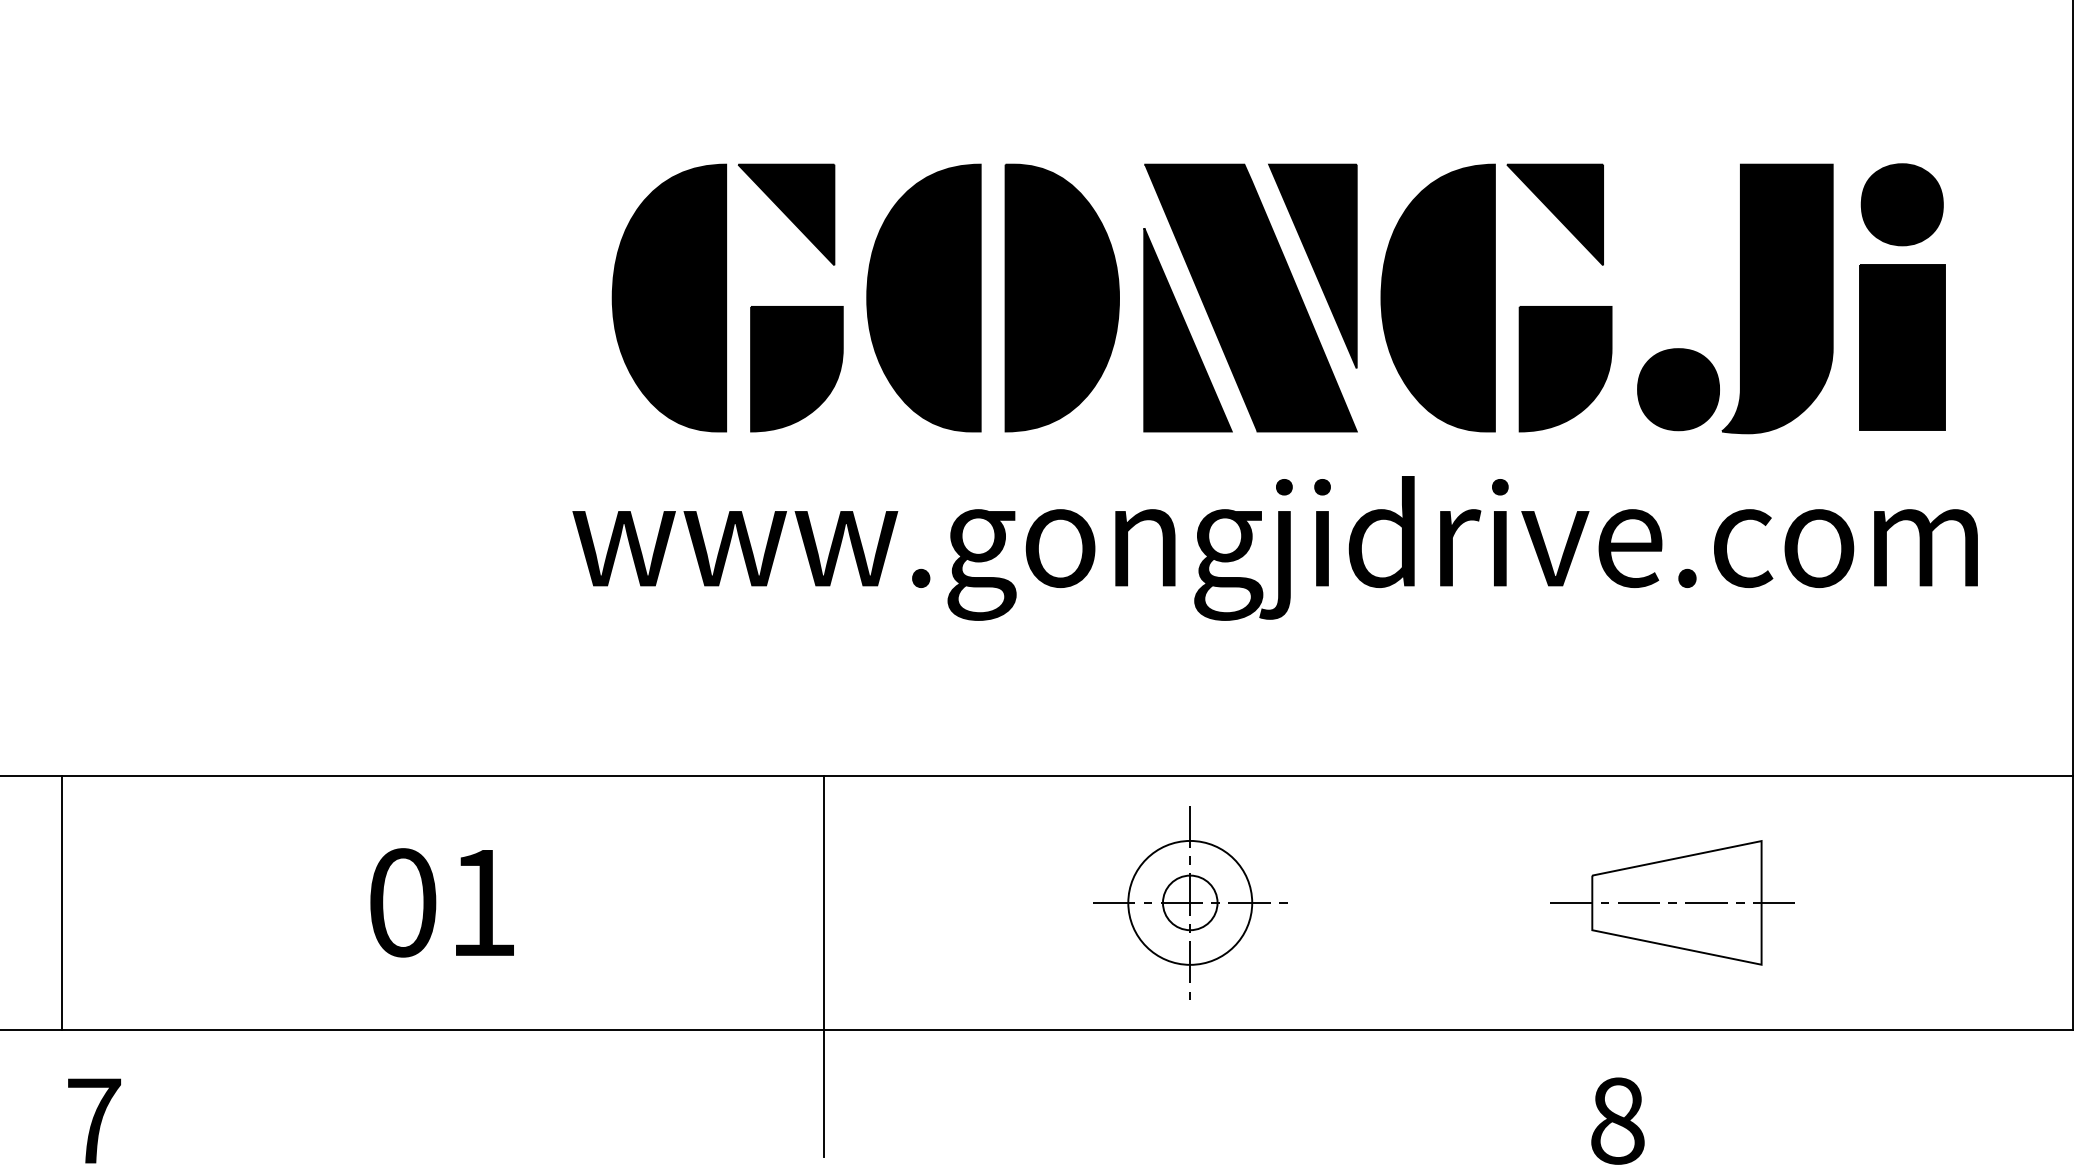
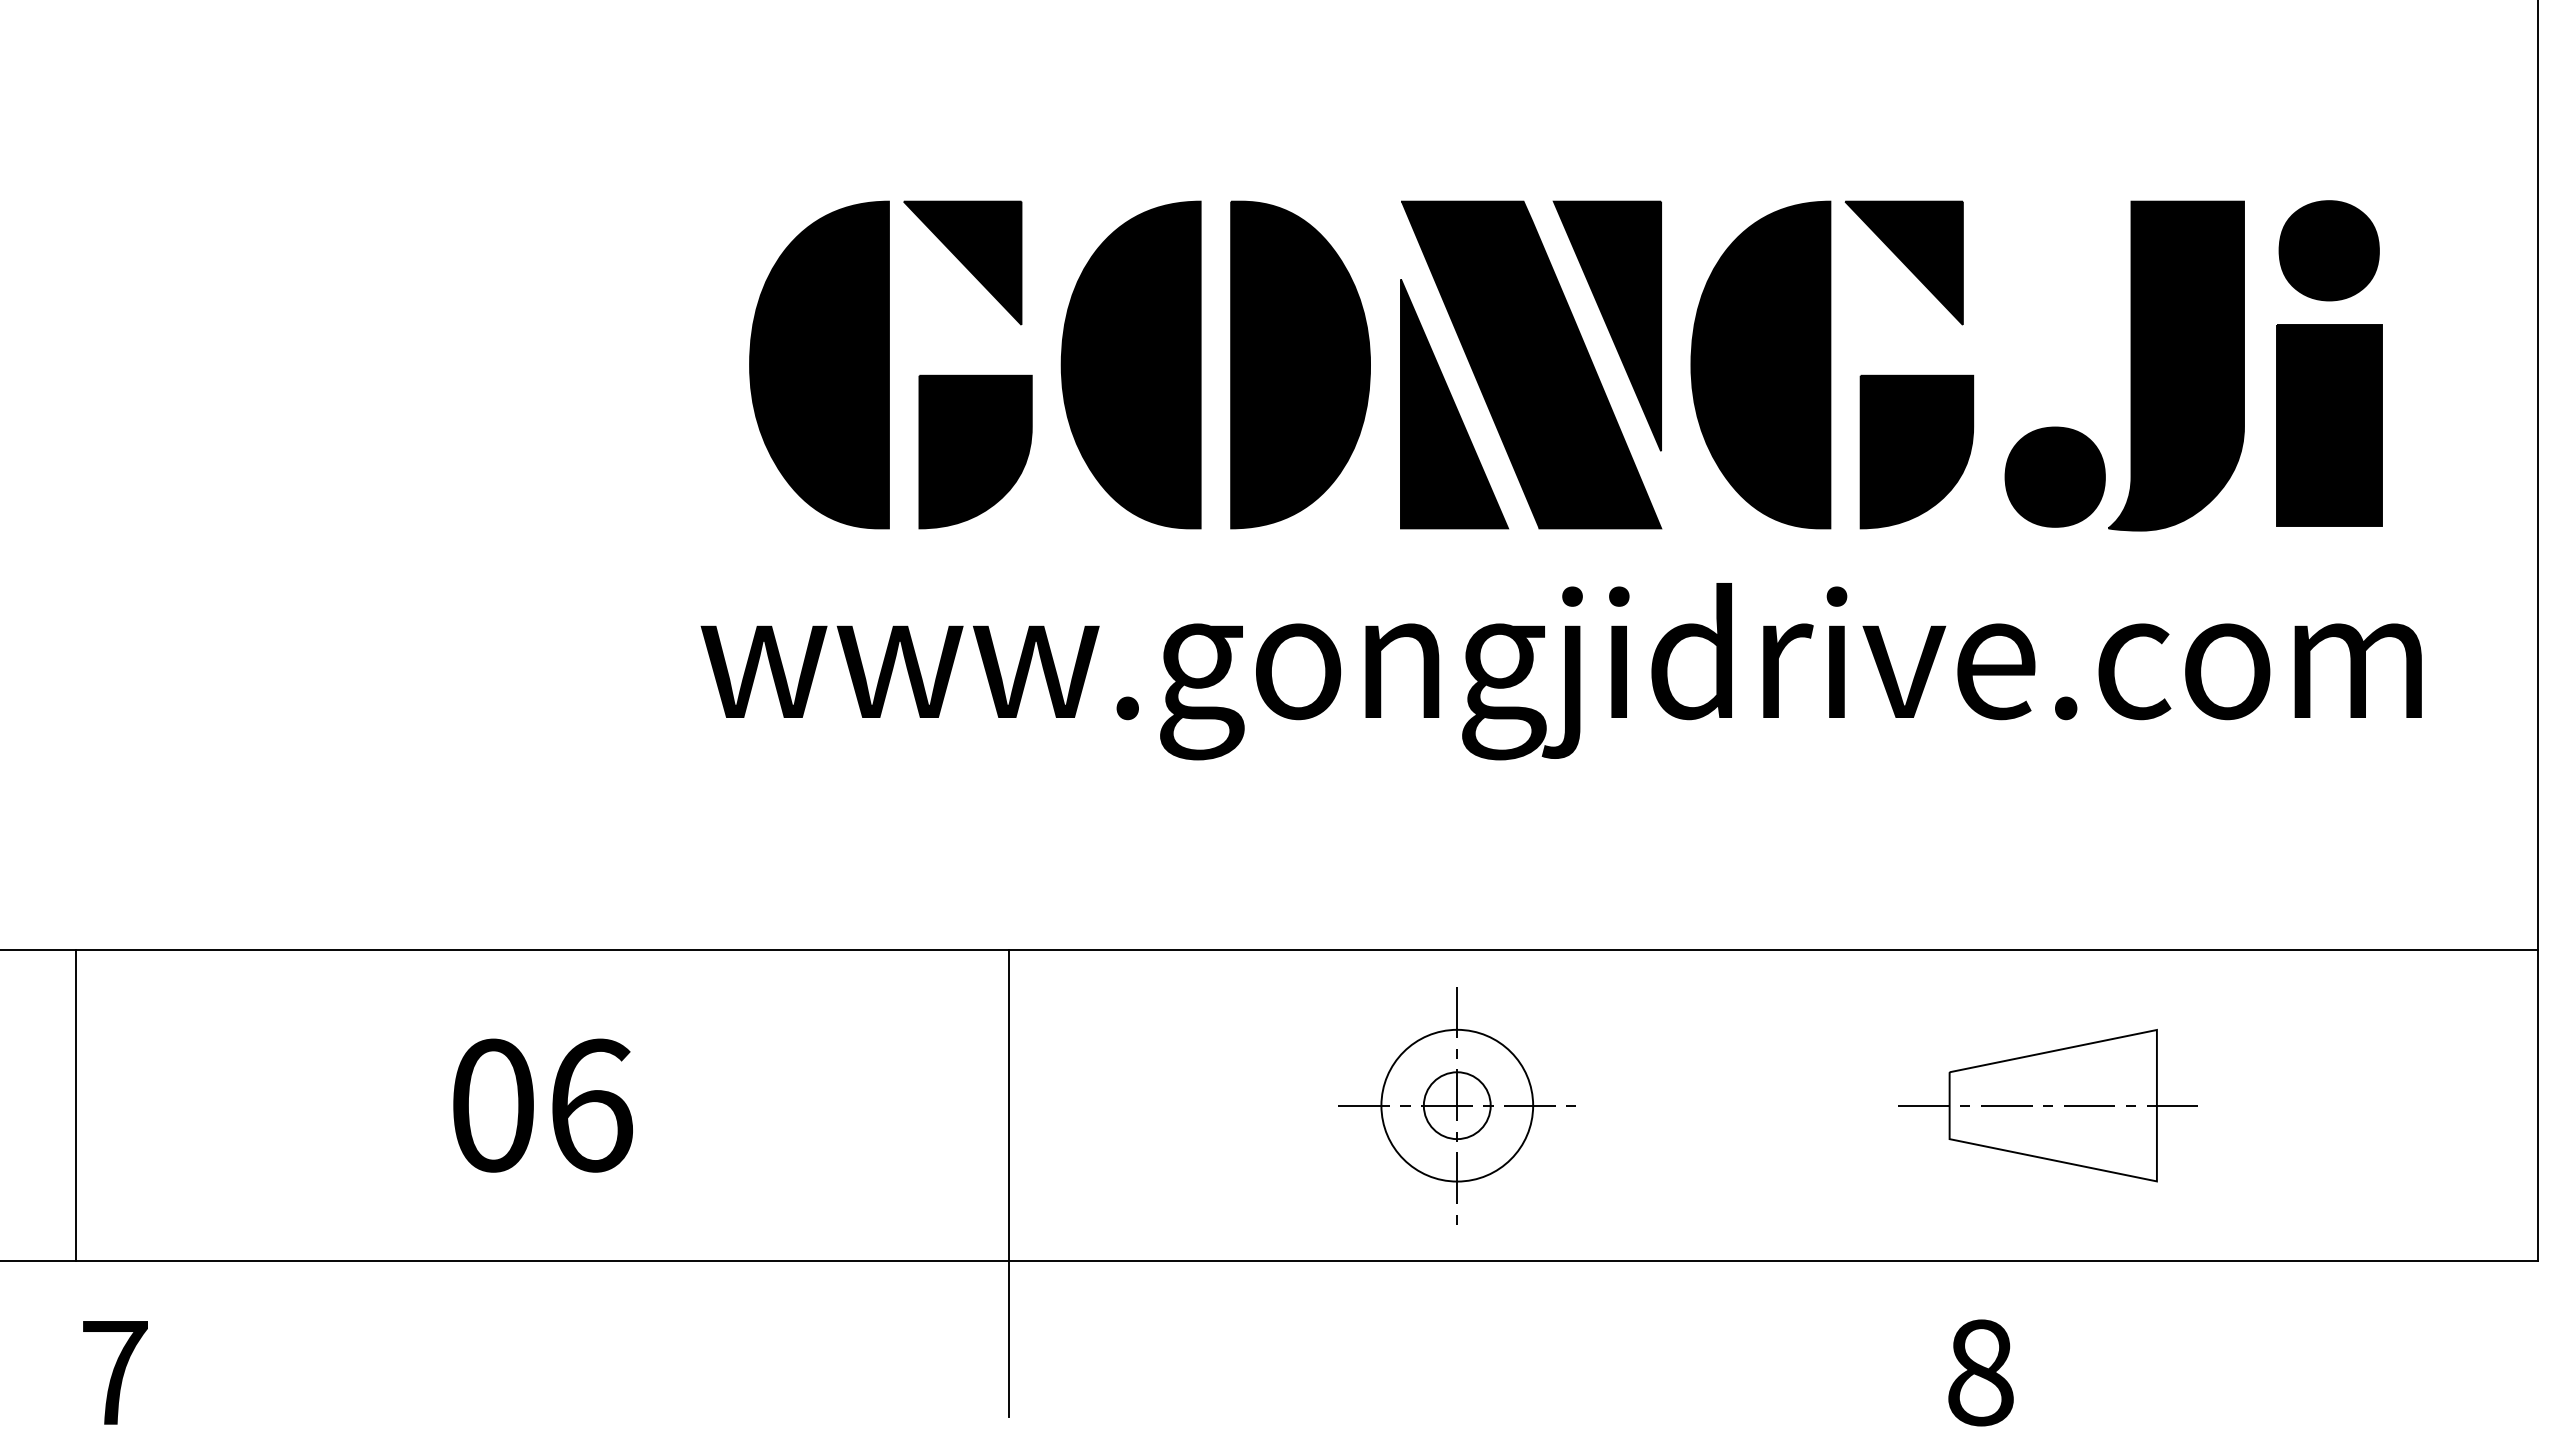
text: (484, 902) -> (592, 1105), 01 -> 06

